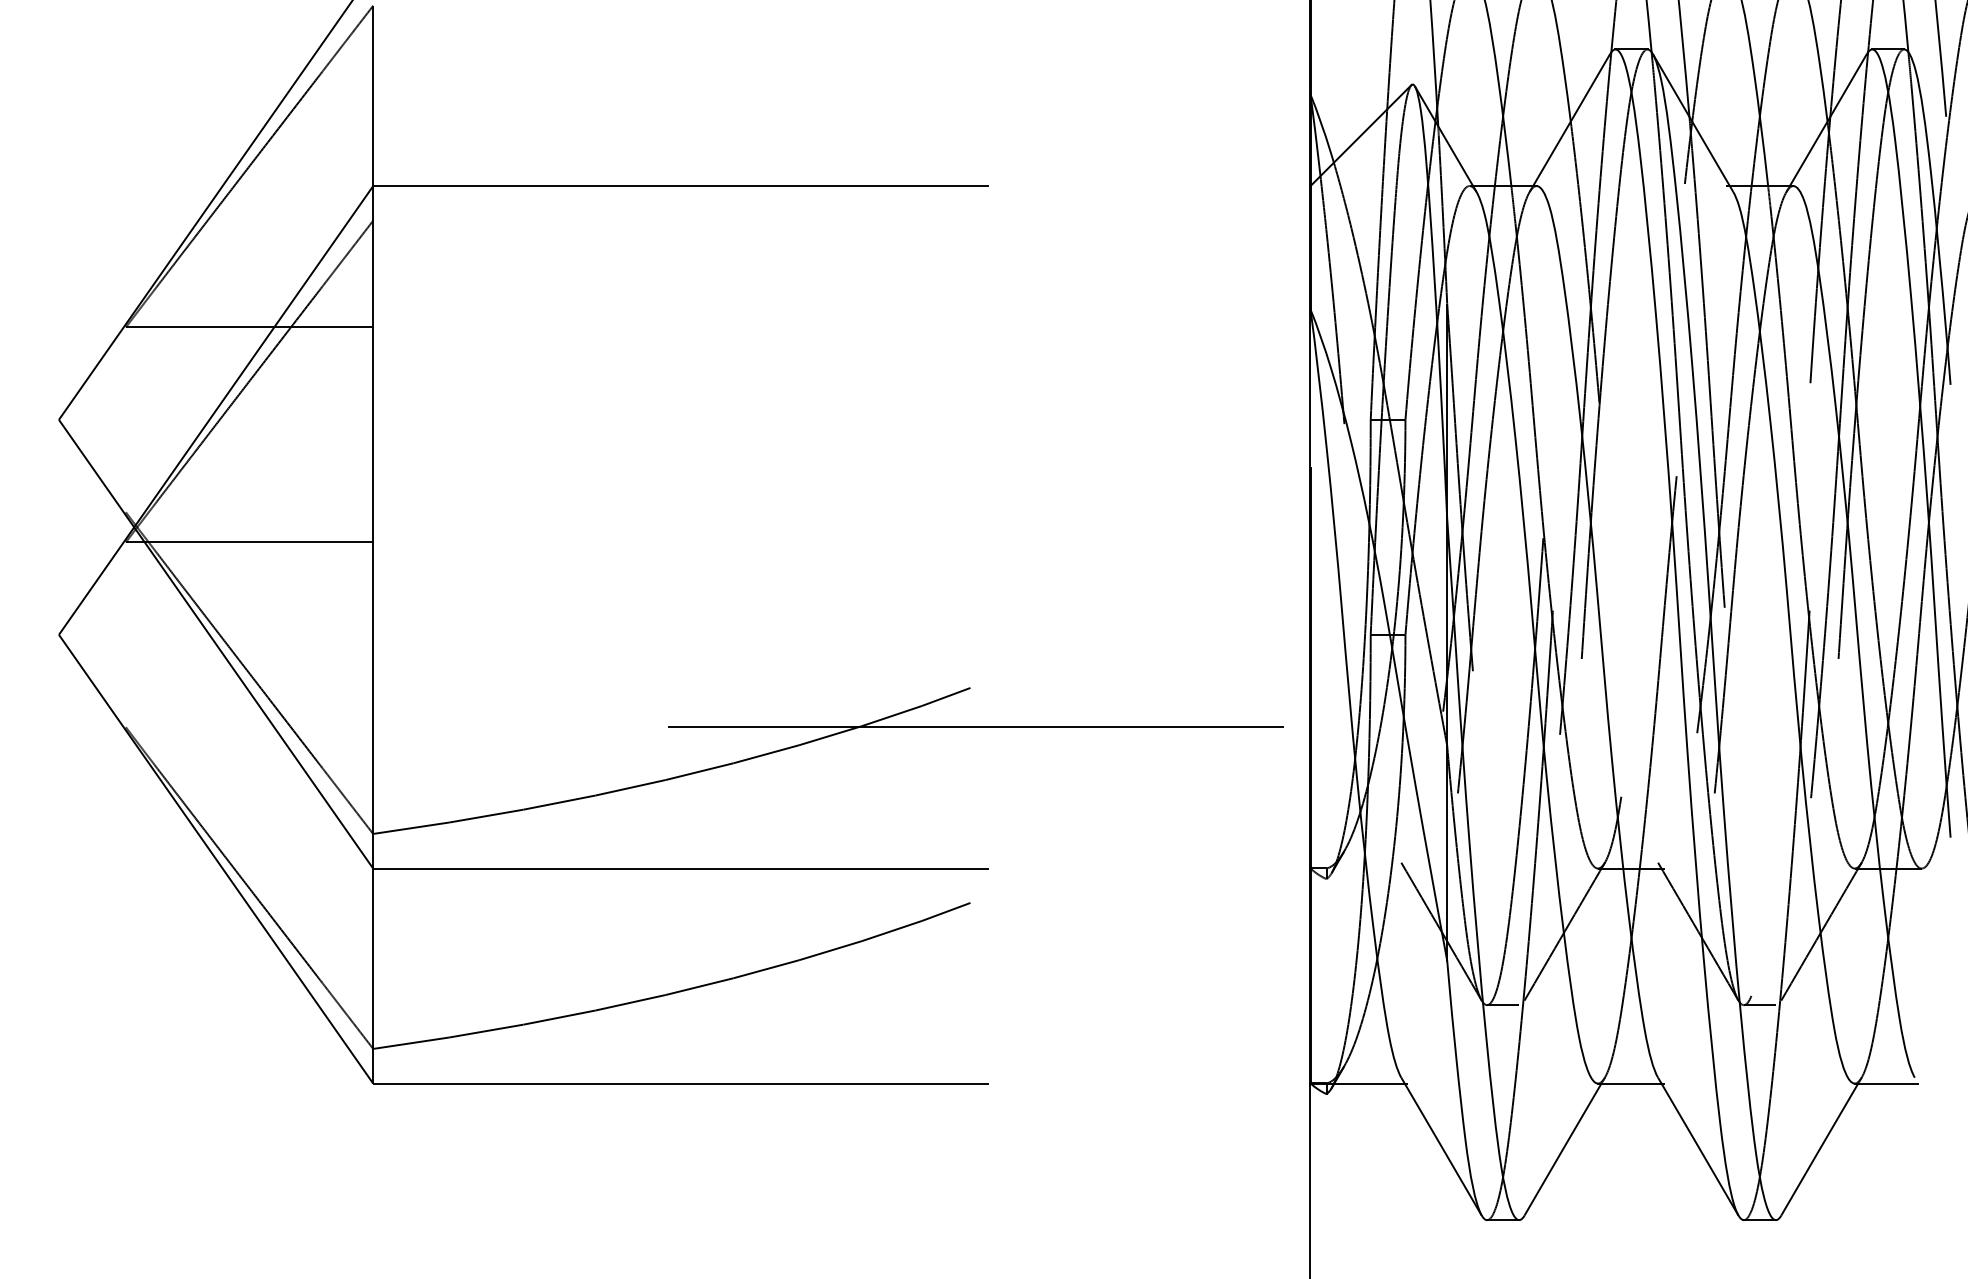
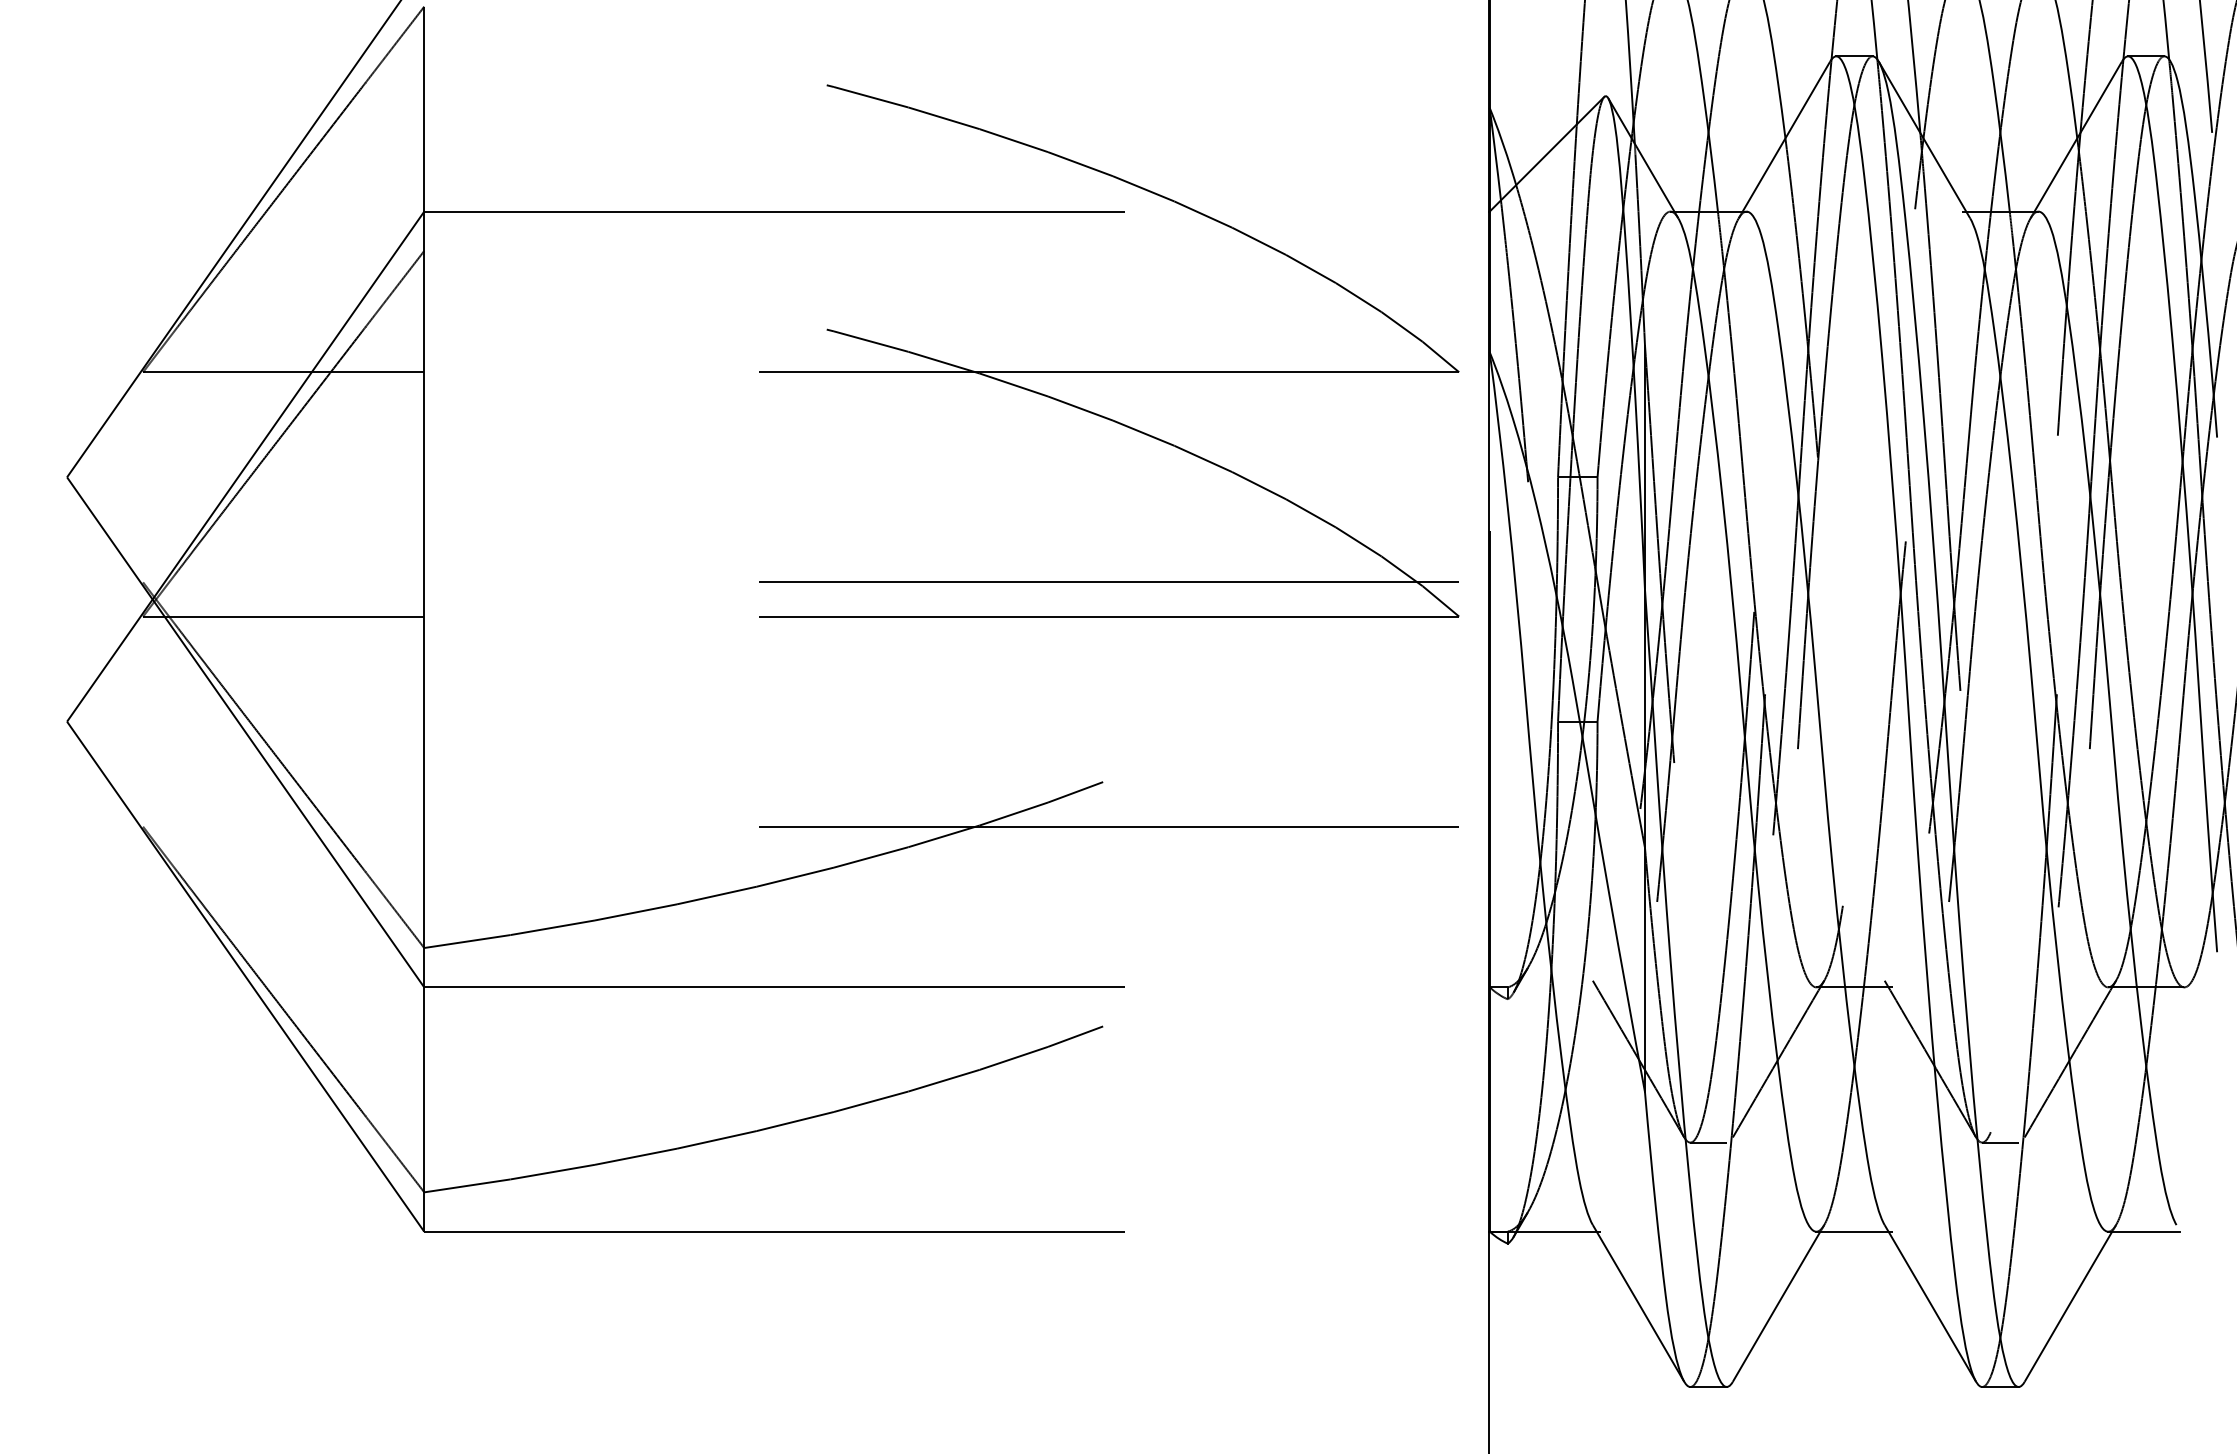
part: (976, 326) -> (1109, 371), added

